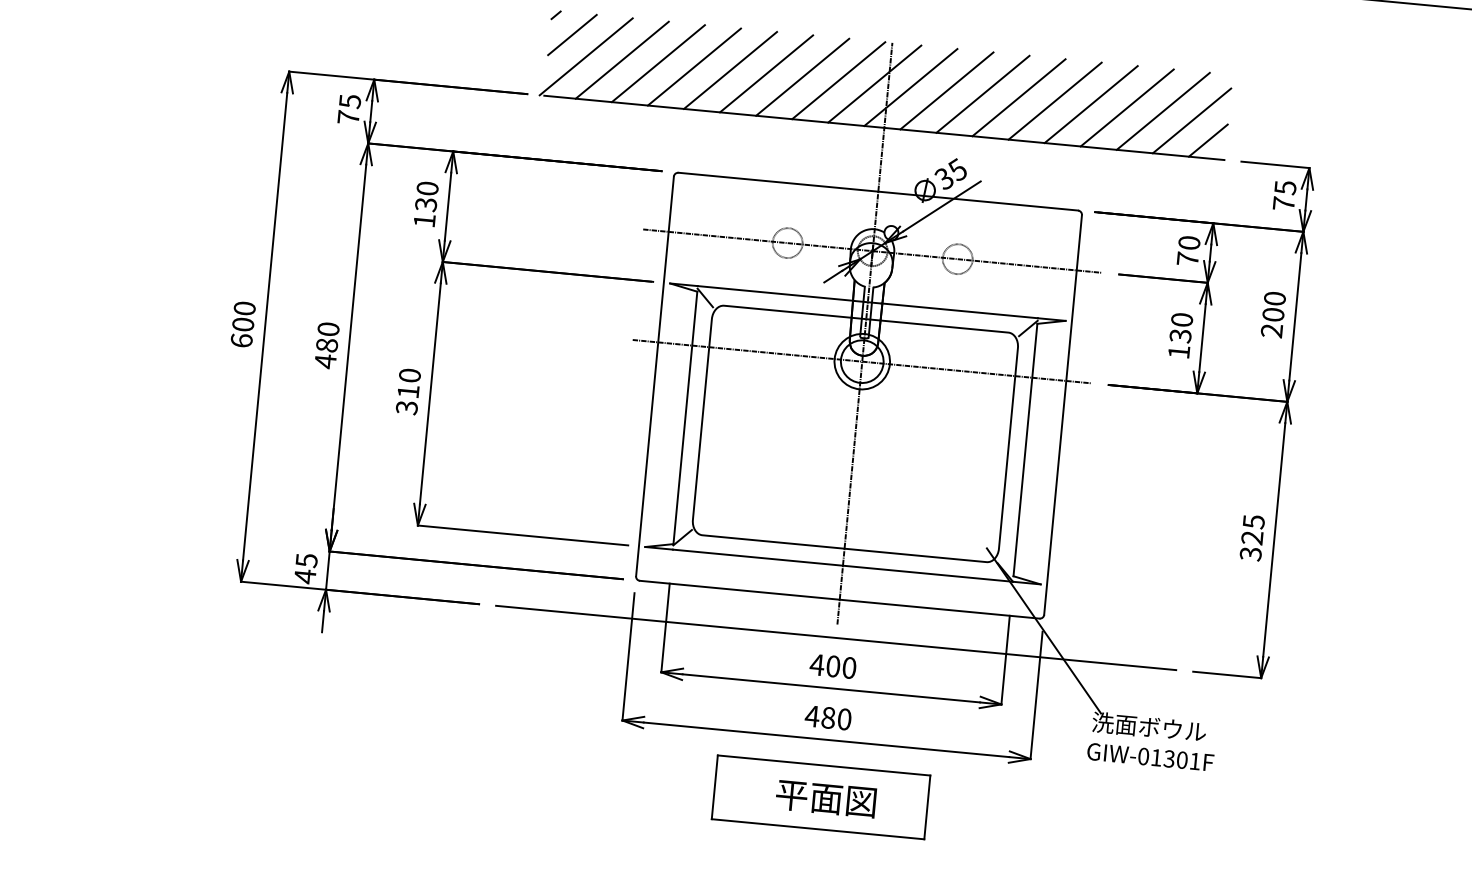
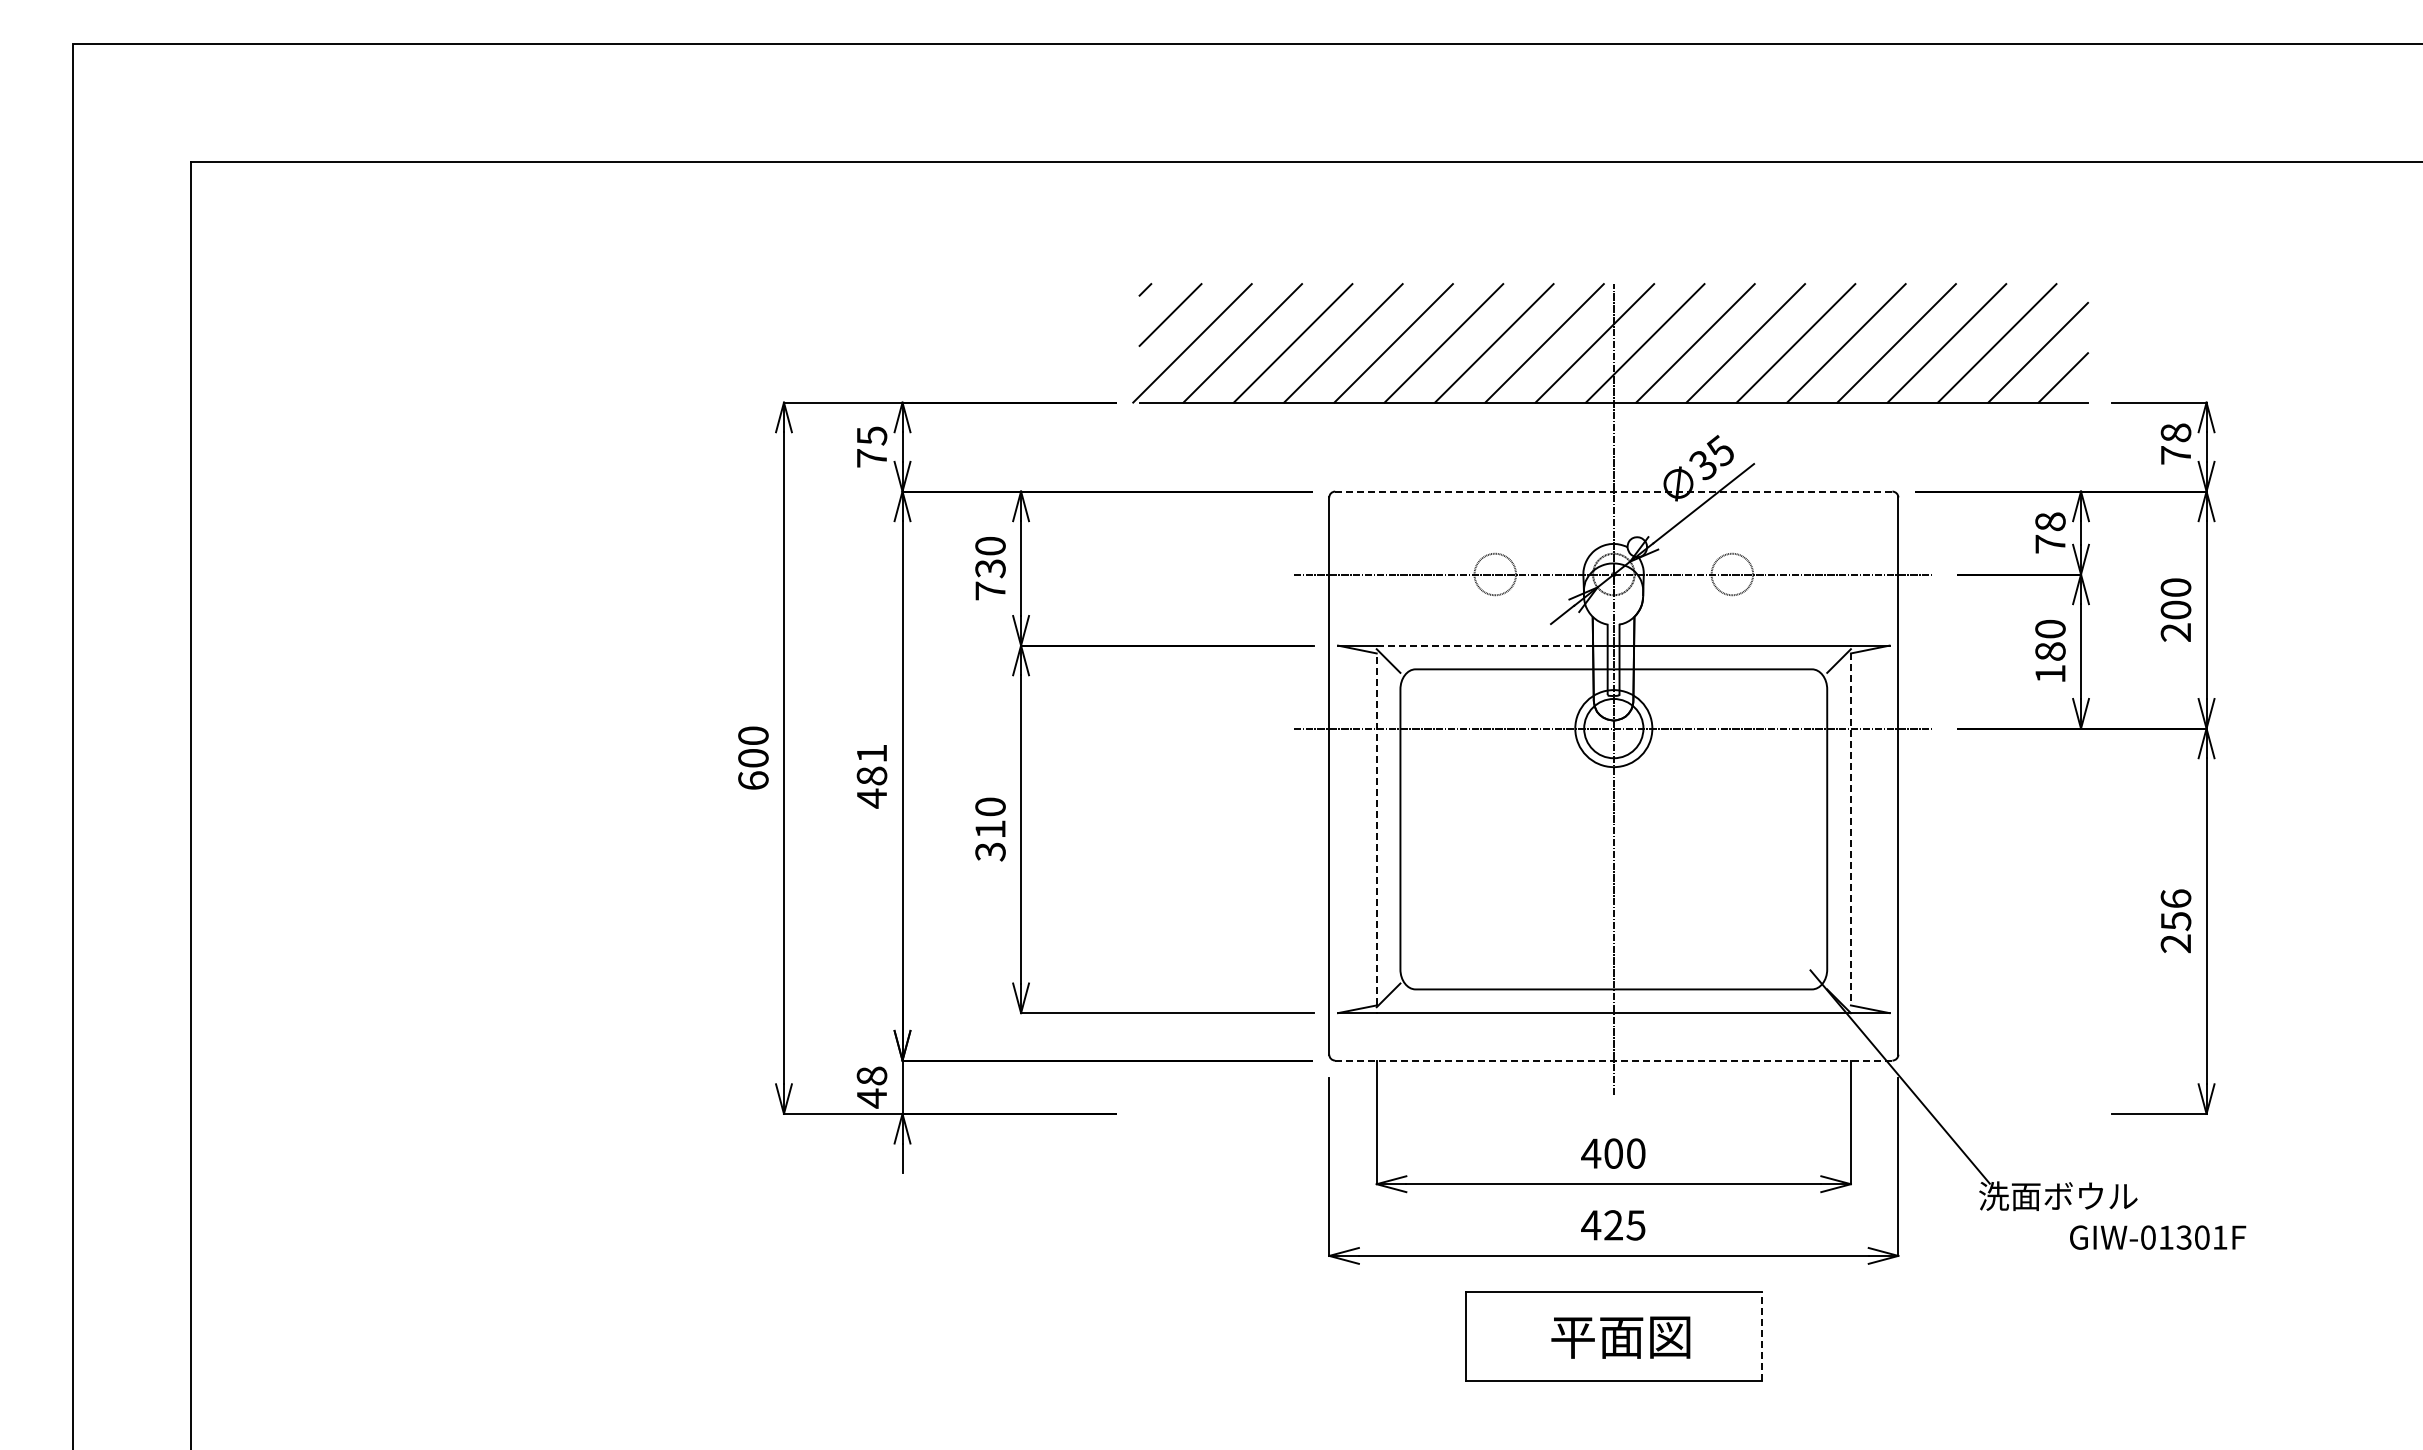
text: (1285, 187) -> (2175, 432), 75 -> 78
line: (878, 191) -> (1613, 491), solid -> dashed
text: (424, 220) -> (990, 590), 130 -> 730
text: (1189, 242) -> (2050, 521), 70 -> 78
line: (776, 293) -> (1486, 645), solid -> dashed
text: (328, 329) -> (871, 753), 480 -> 481
text: (1180, 335) -> (2050, 651), 130 -> 180
line: (685, 417) -> (1376, 829), solid -> dashed
line: (1025, 450) -> (1850, 829), solid -> dashed
text: (1251, 538) -> (2175, 921), 325 -> 256
text: (306, 560) -> (871, 1075), 45 -> 48
line: (839, 599) -> (1613, 1060), solid -> dashed
line: (835, 637) -> (1613, 1113), removed
text: (836, 718) -> (1624, 1225), 480 -> 425
text: (1150, 757) -> (2158, 1237), moved
line: (927, 806) -> (1762, 1335), solid -> dashed

